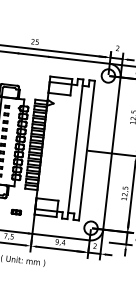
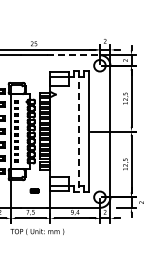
line: (80, 60) -> (74, 55), solid -> dashed
line: (74, 150) -> (78, 132), solid -> dashed

